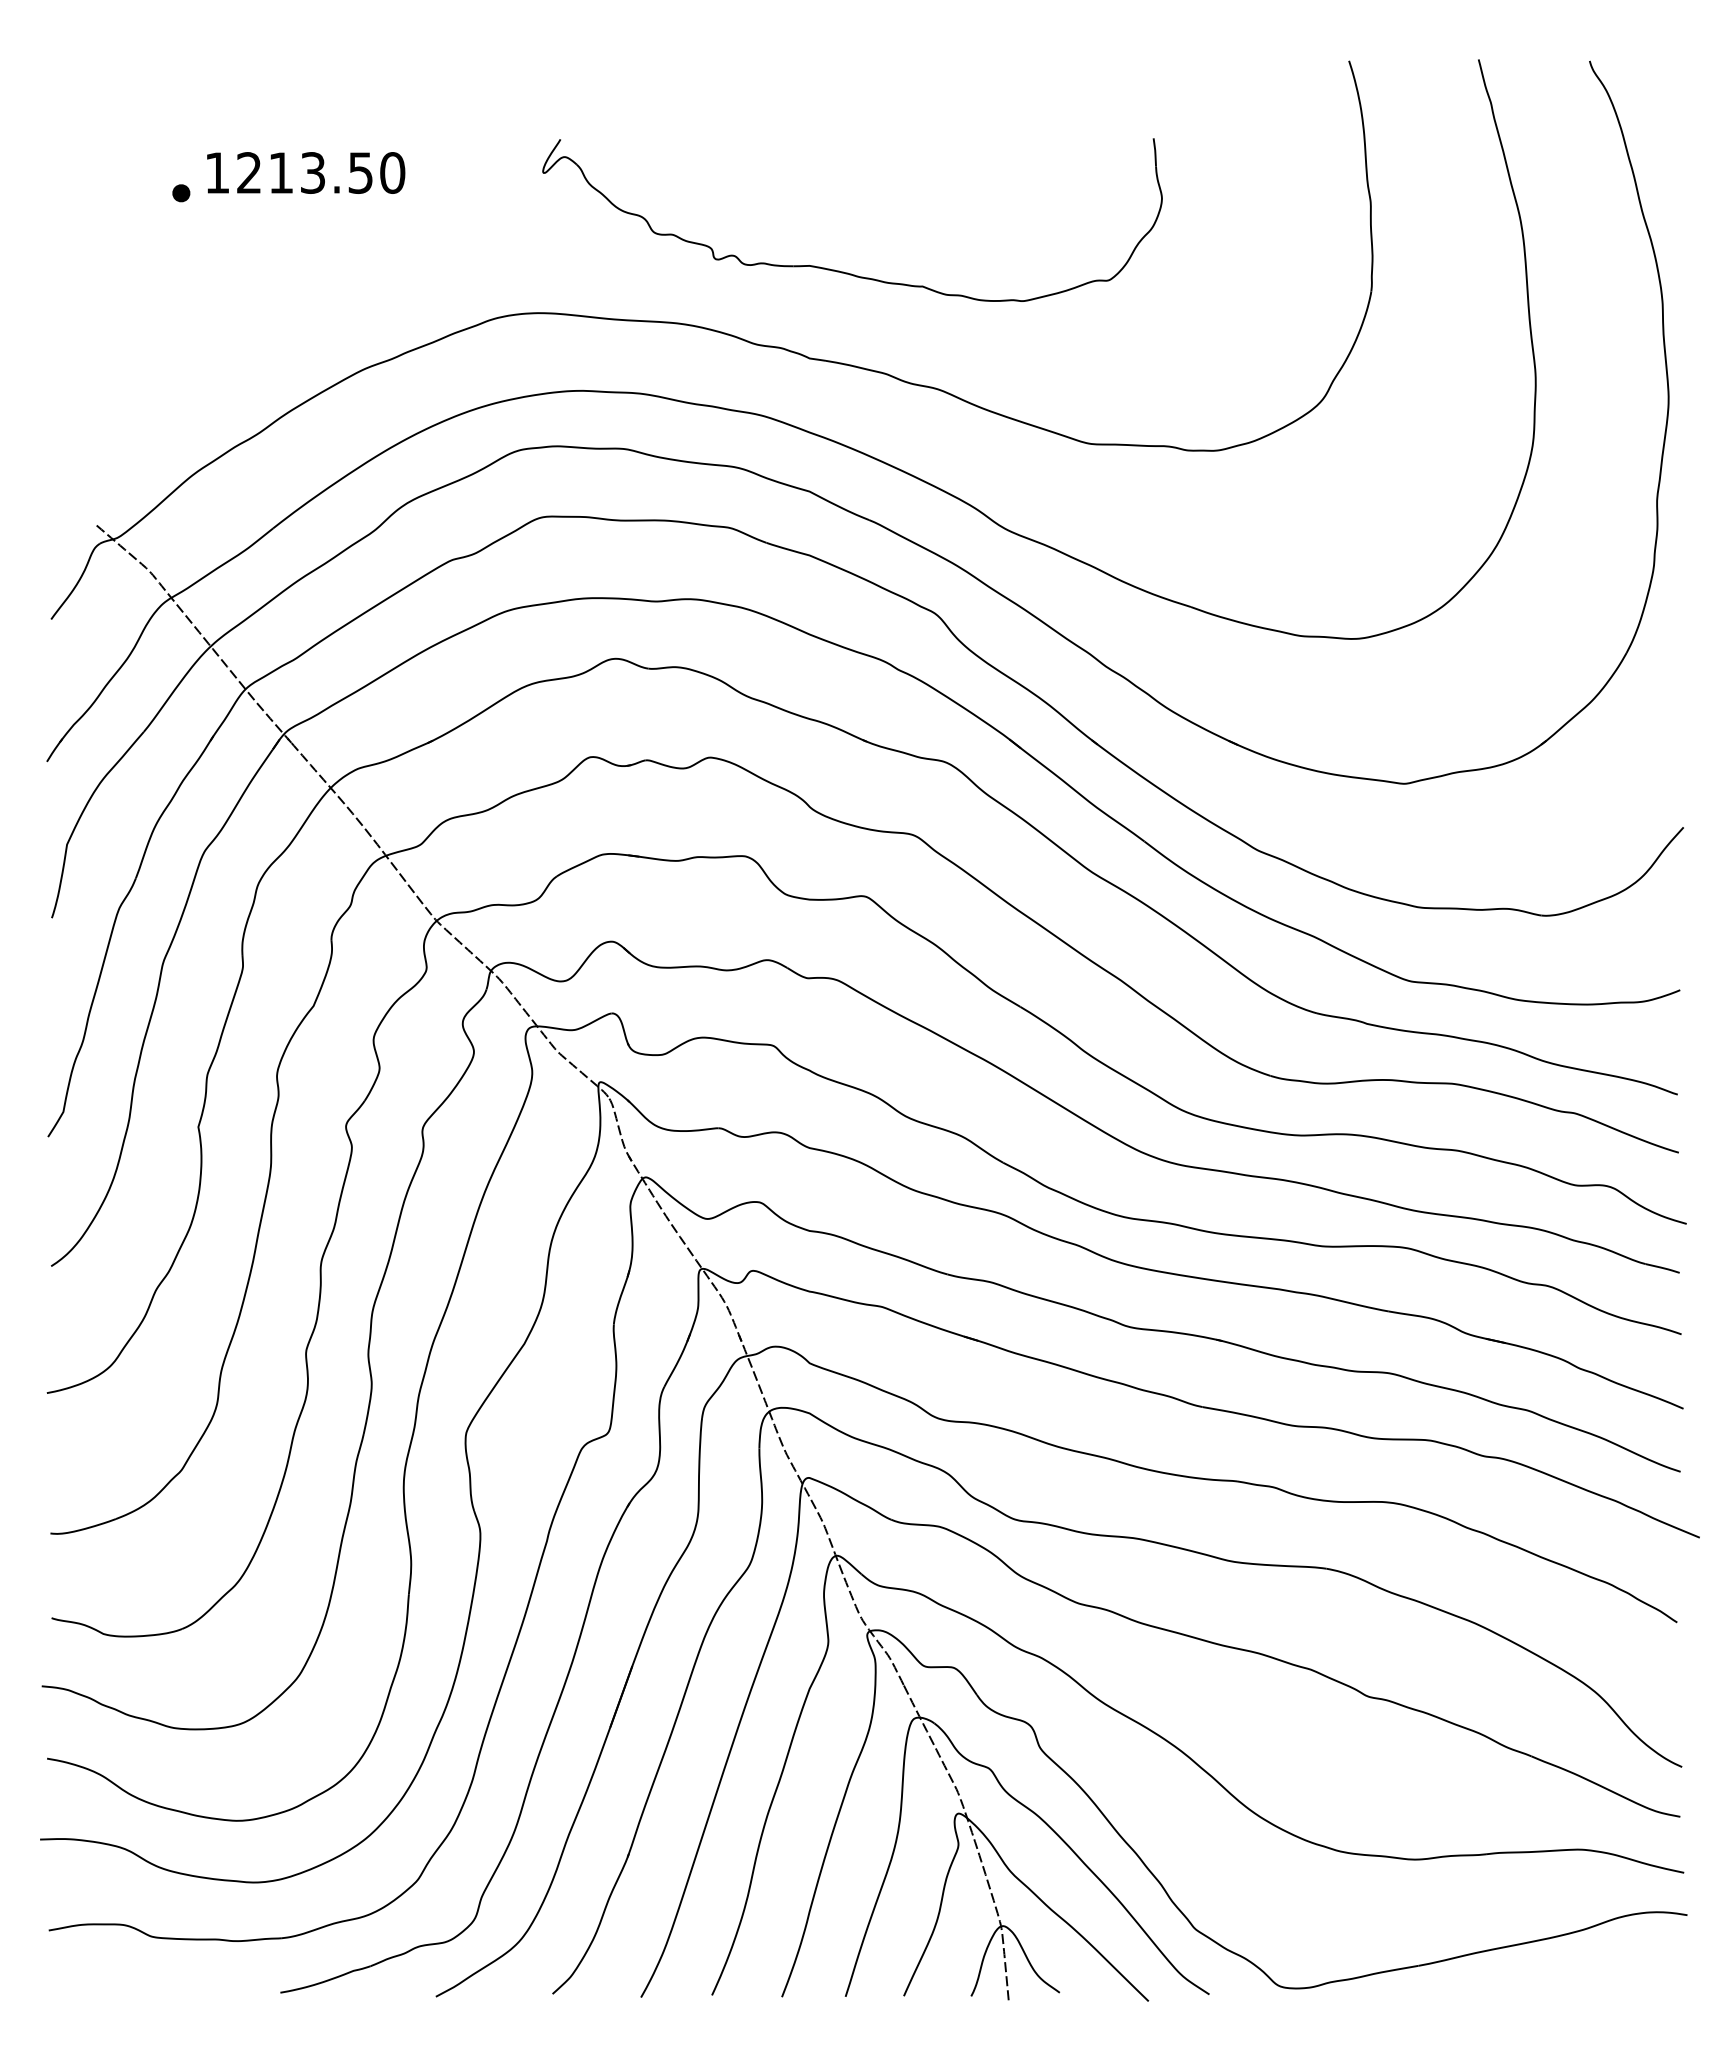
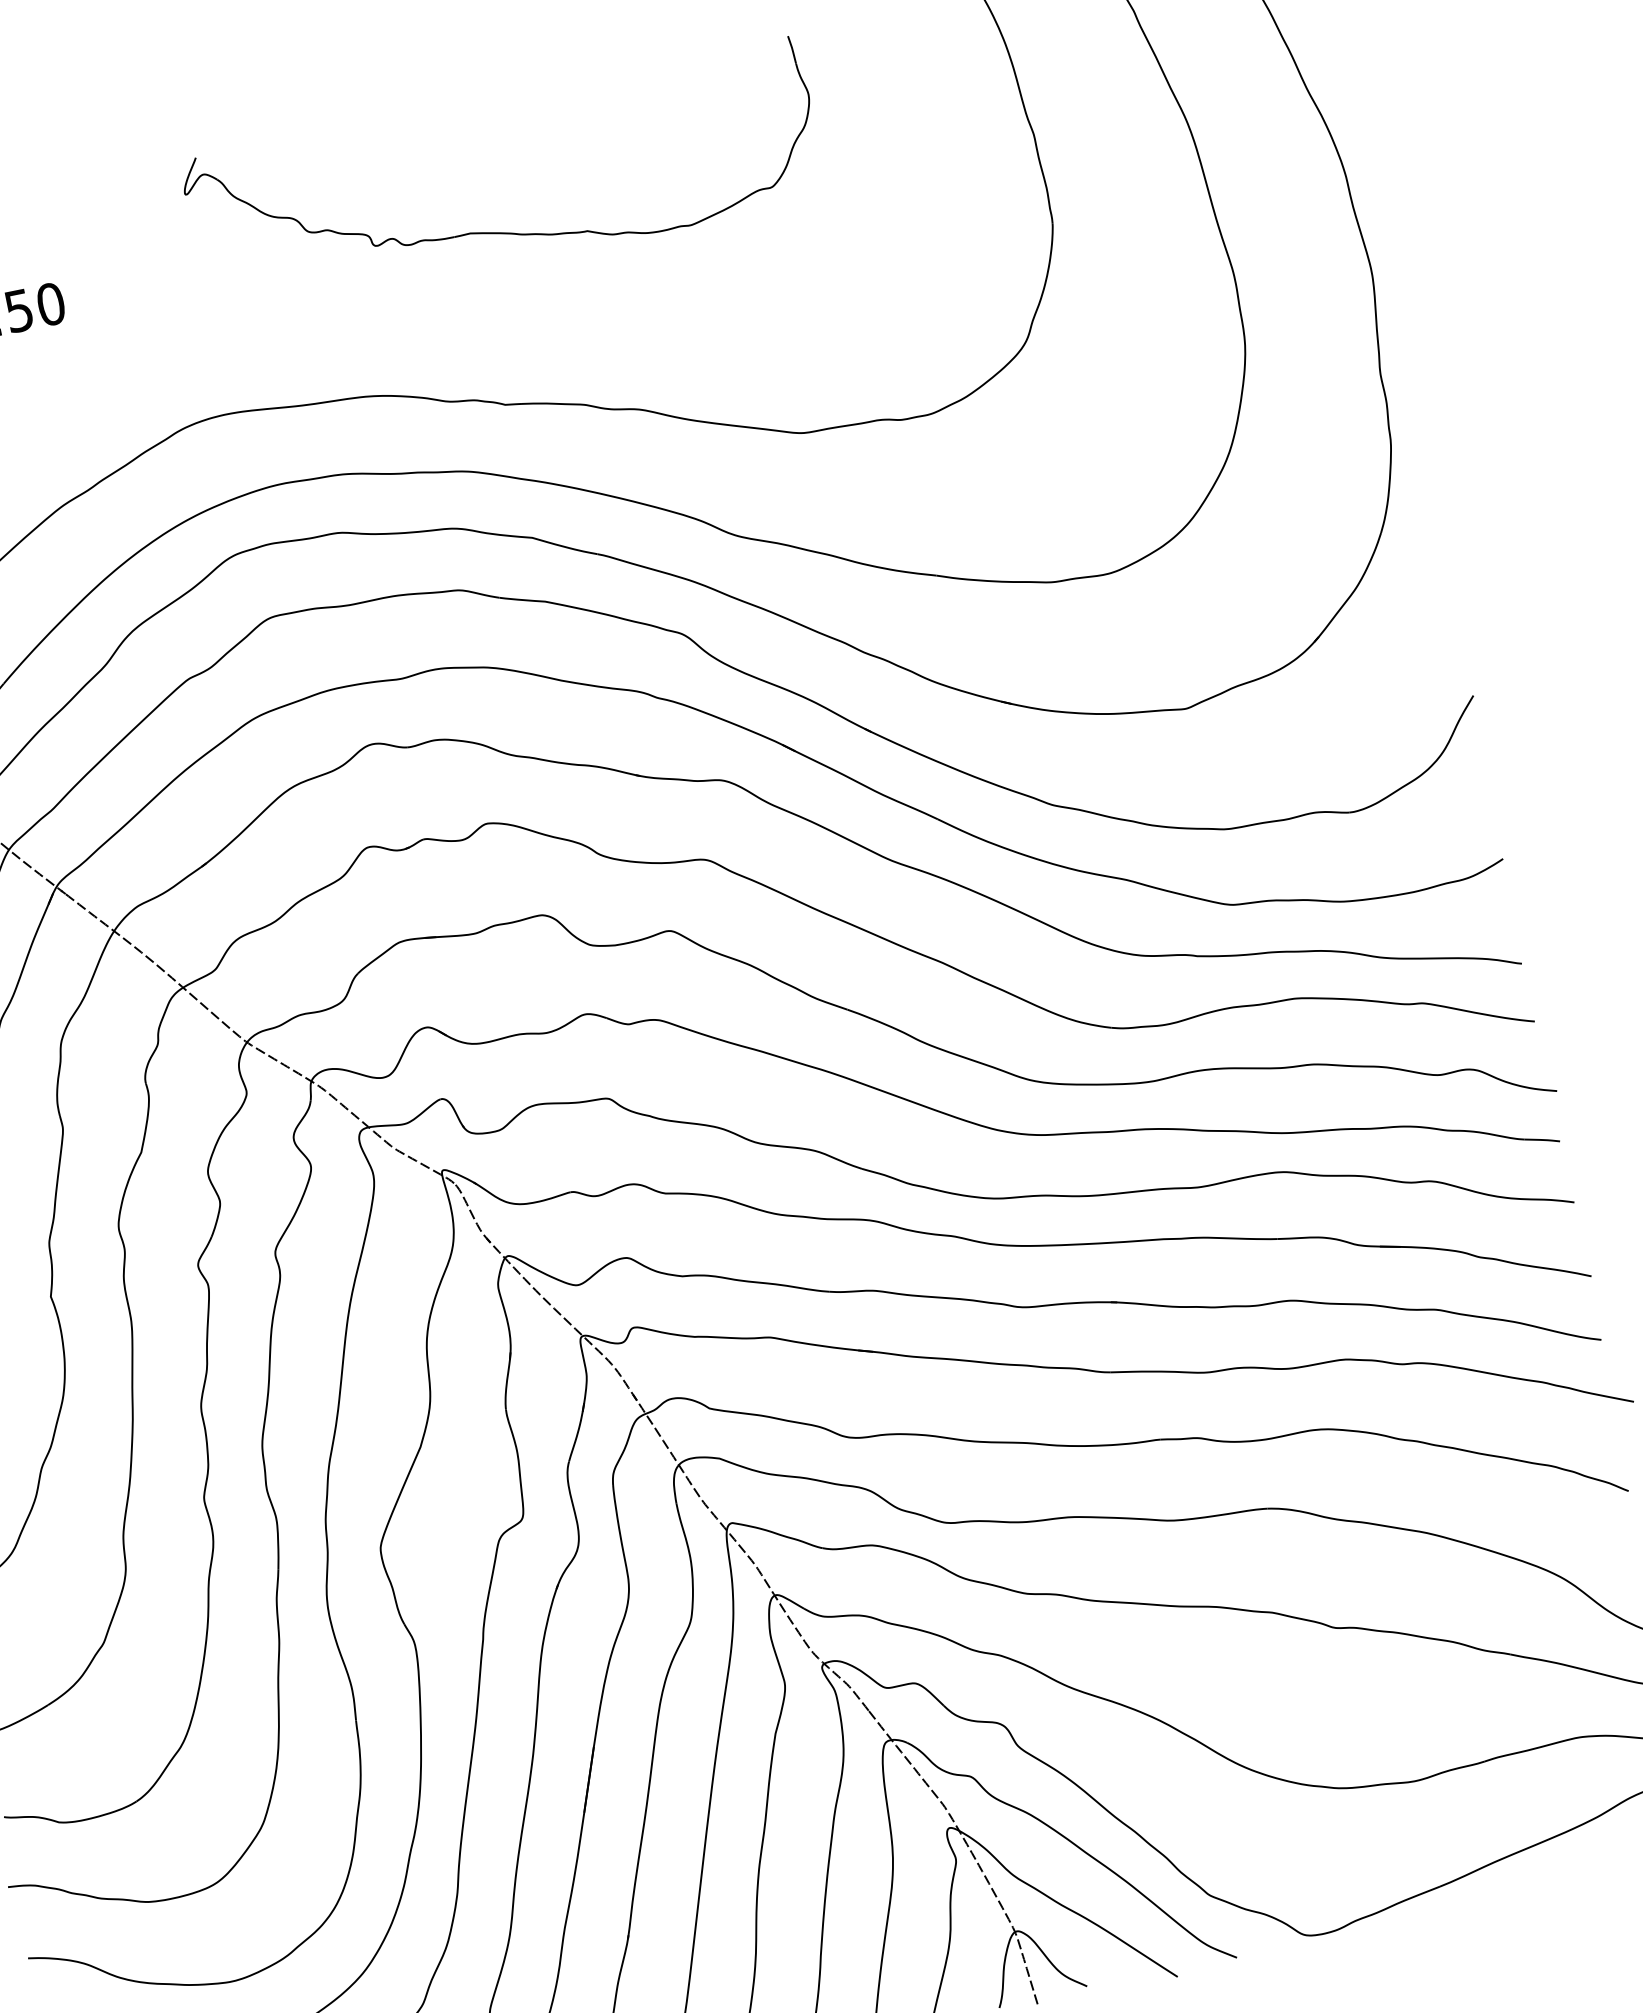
part: (839, 270) -> (501, 232), moved

